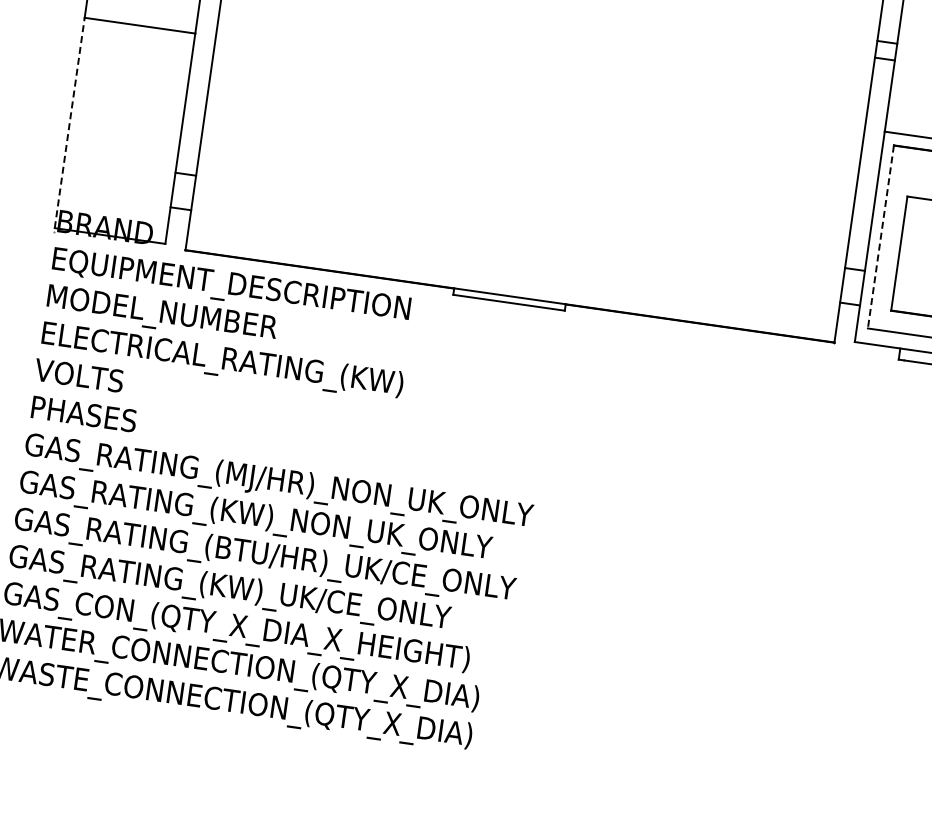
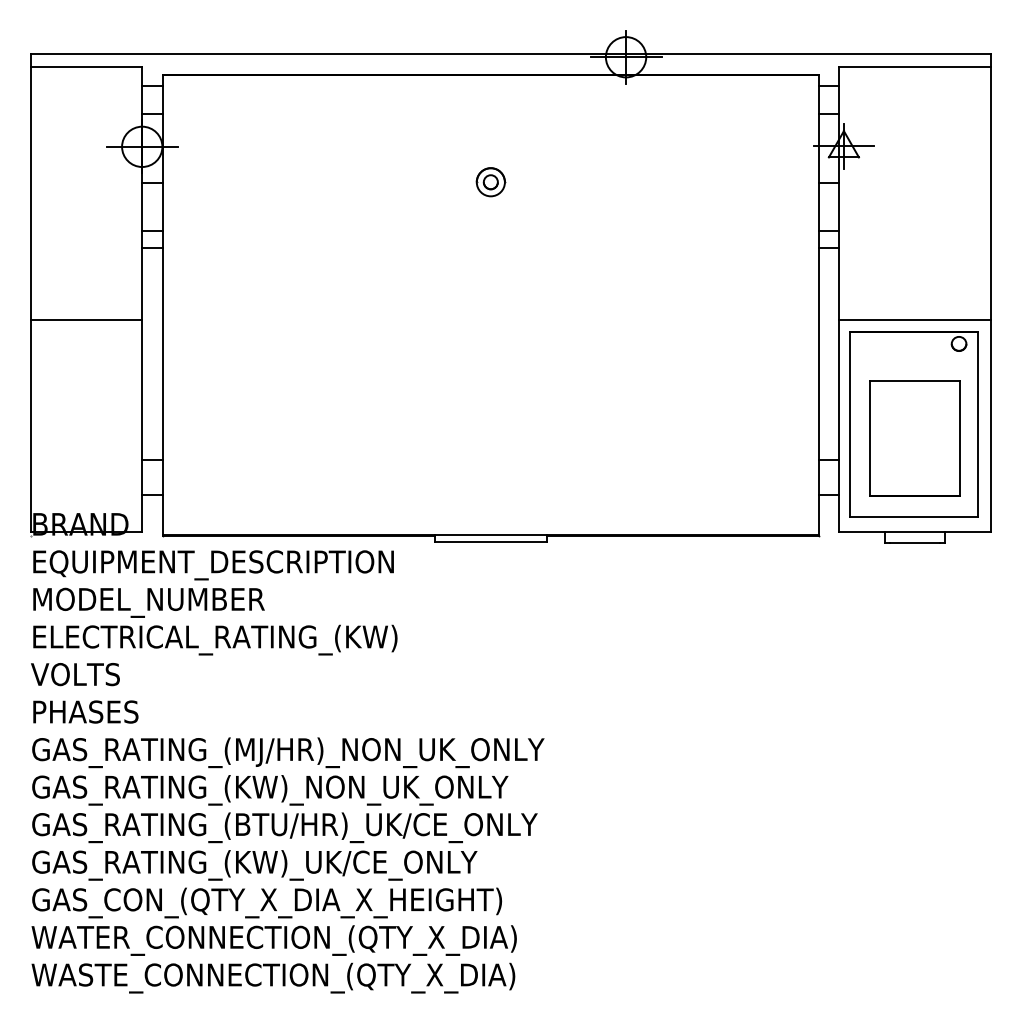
line: (69, 122) -> (30, 425), dashed -> solid
line: (880, 237) -> (849, 424), dashed -> solid

